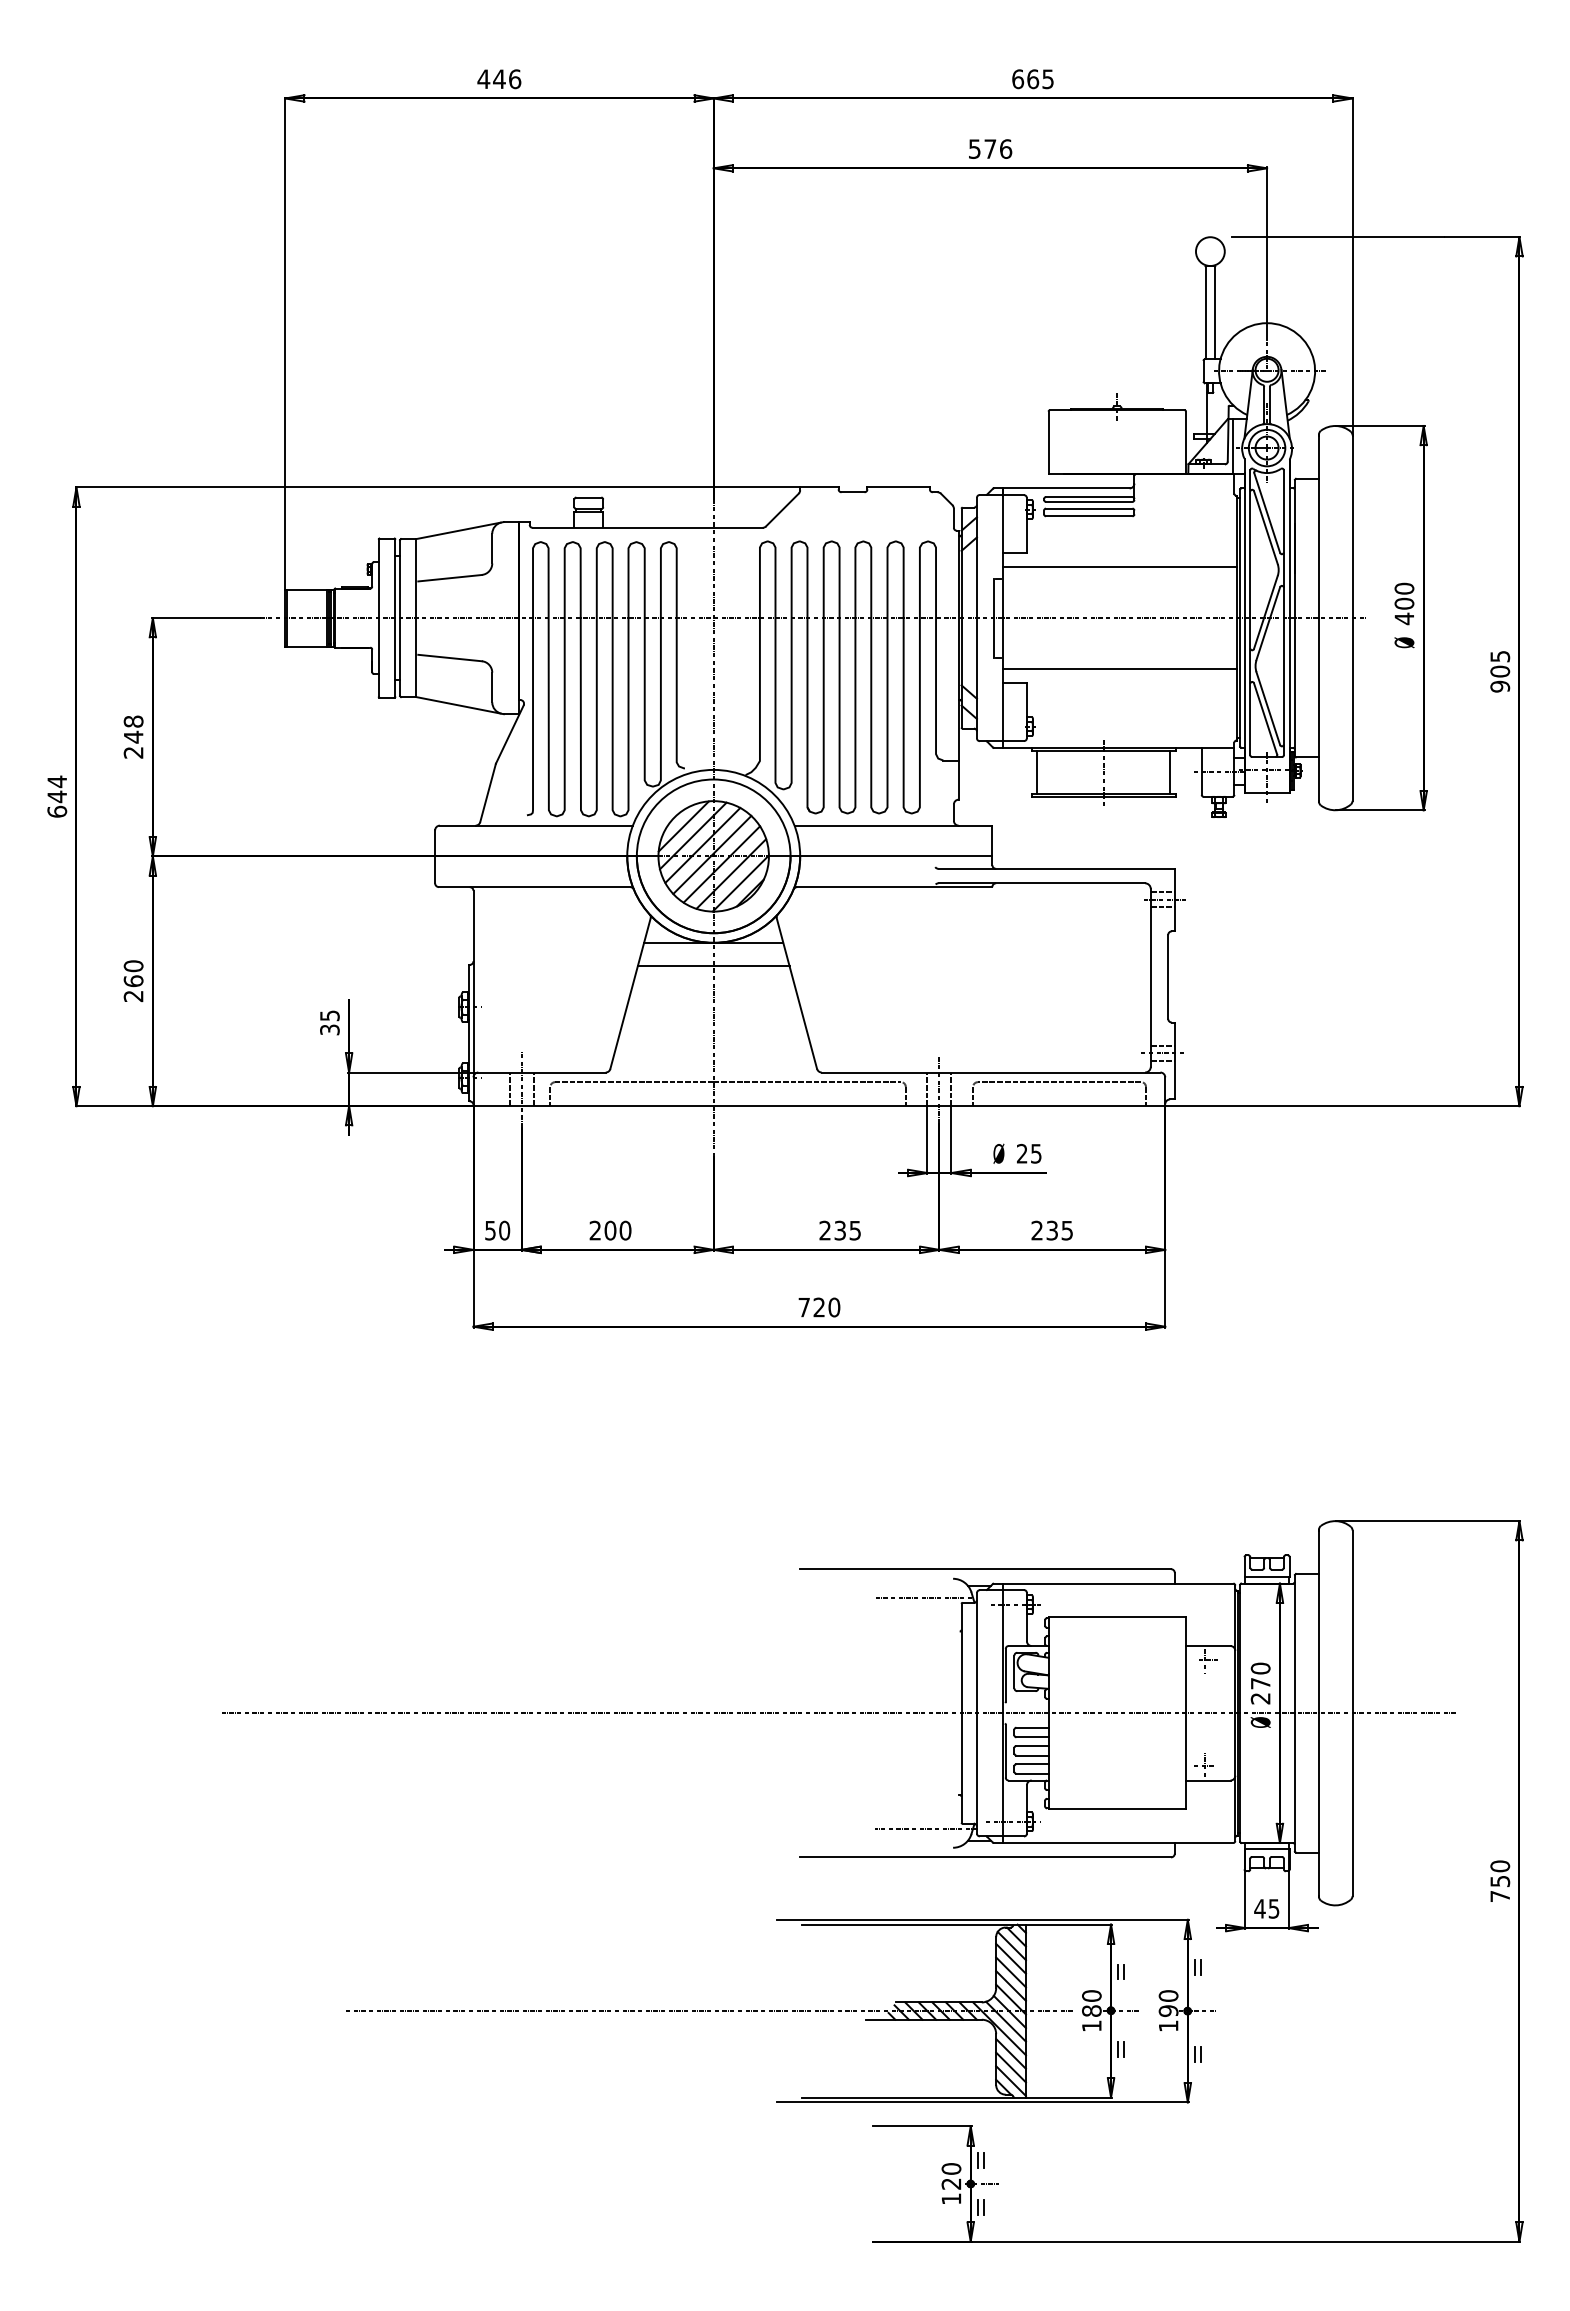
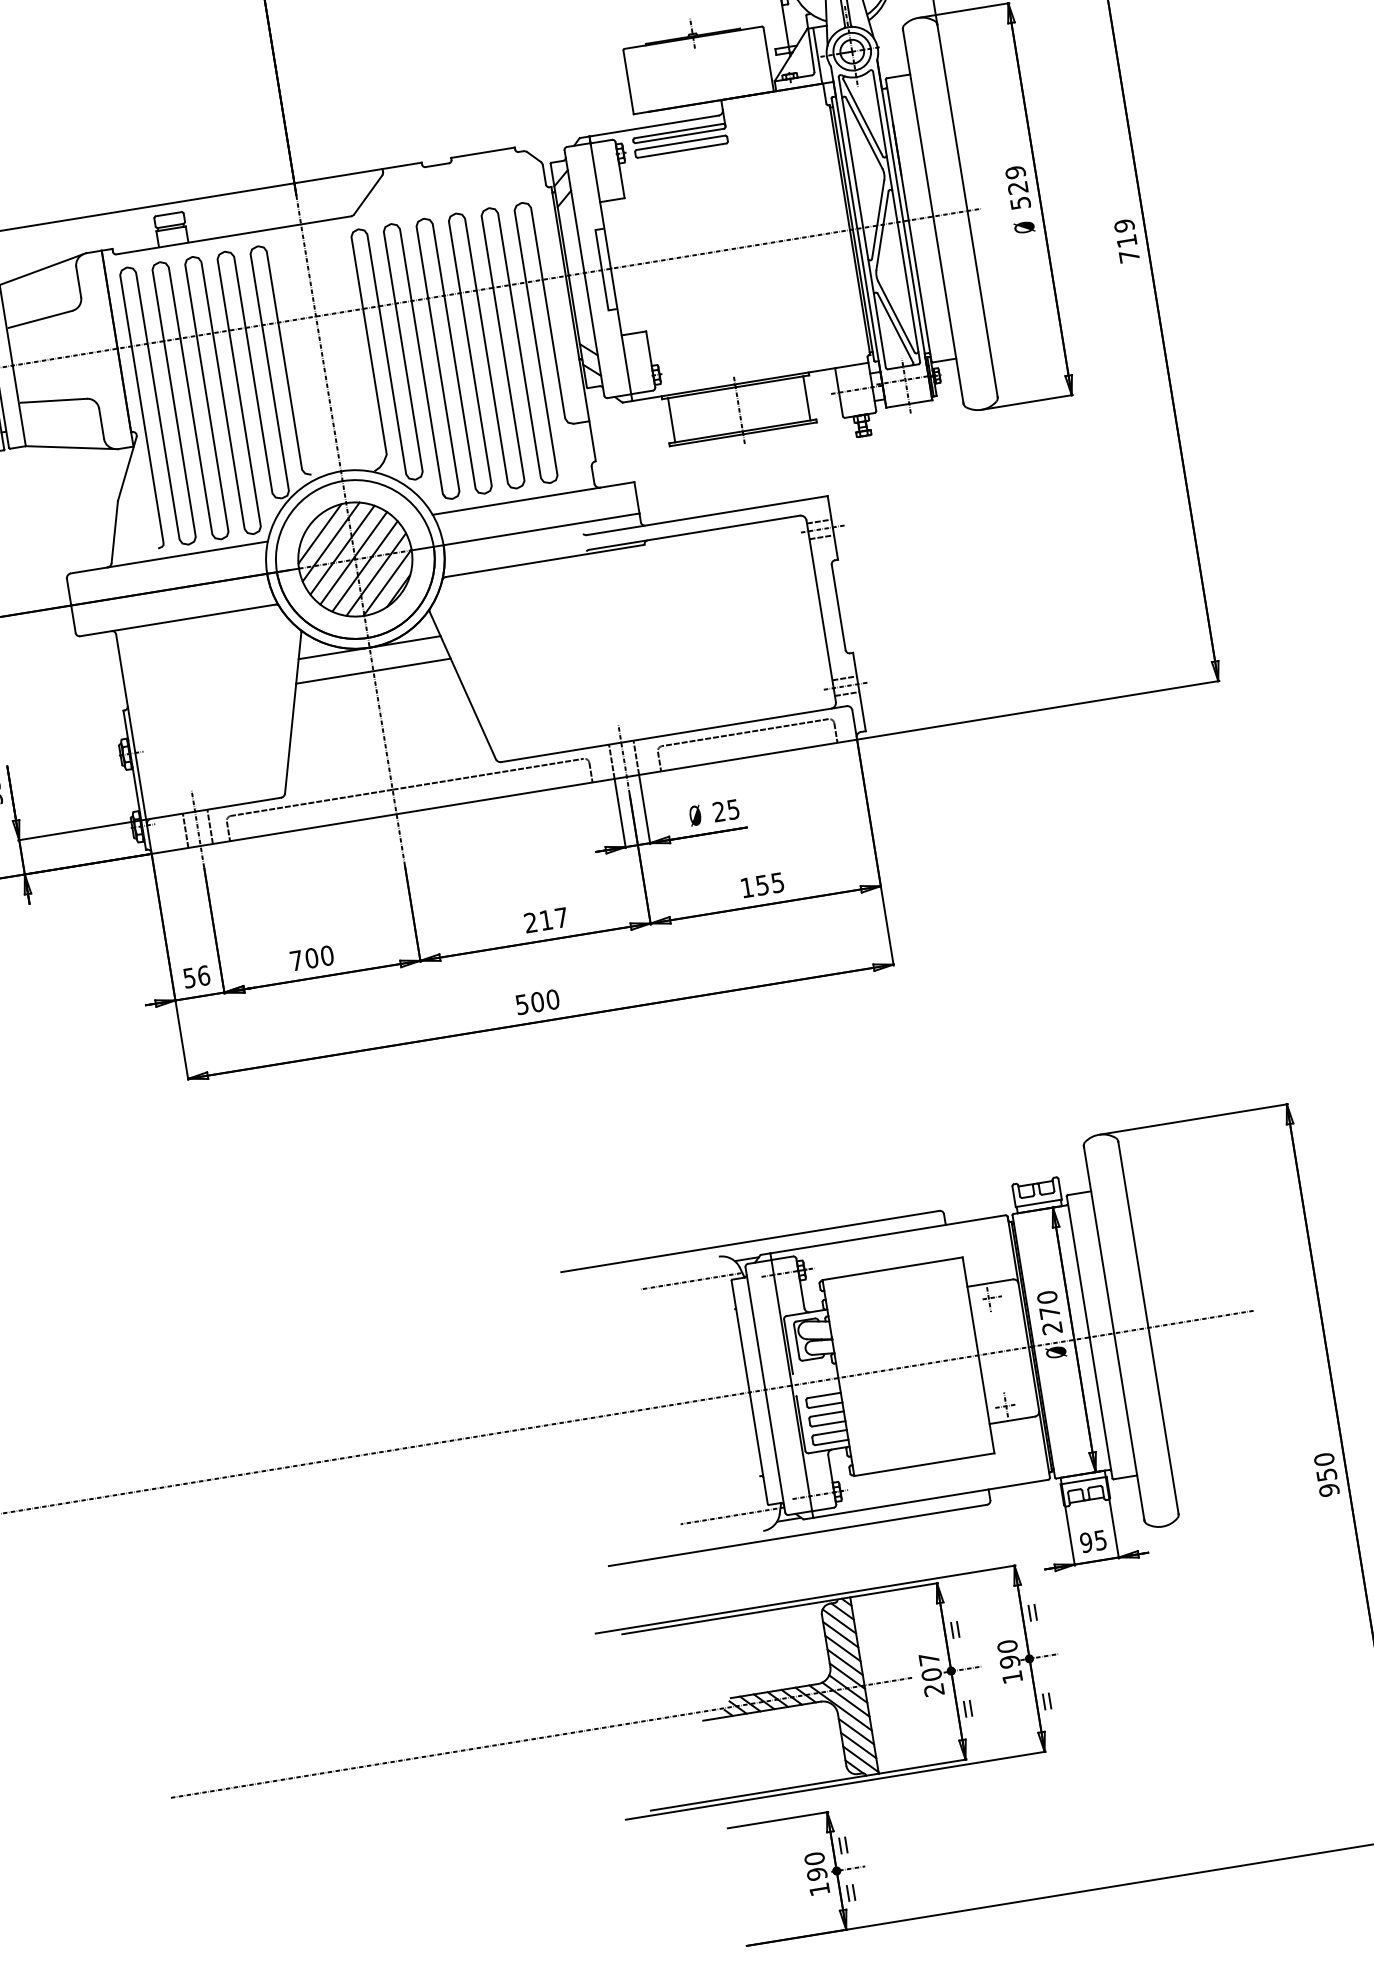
line: (1119, 567) -> (721, 197), removed
text: (1404, 603) -> (1018, 187), 400 -> 529
line: (1119, 669) -> (738, 301), removed
text: (1500, 671) -> (1127, 241), 905 -> 719
text: (504, 1230) -> (203, 975), 50 -> 56
text: (594, 1230) -> (295, 960), 200 -> 700
text: (847, 1230) -> (553, 918), 235 -> 217
text: (1044, 1230) -> (754, 886), 235 -> 155
text: (811, 1307) -> (529, 1003), 720 -> 500
text: (1500, 1896) -> (1329, 1490), 750 -> 950
text: (1259, 1908) -> (1085, 1542), 45 -> 95
text: (1091, 2010) -> (931, 1674), 180 -> 207
text: (951, 2183) -> (817, 1873), 120 -> 190

